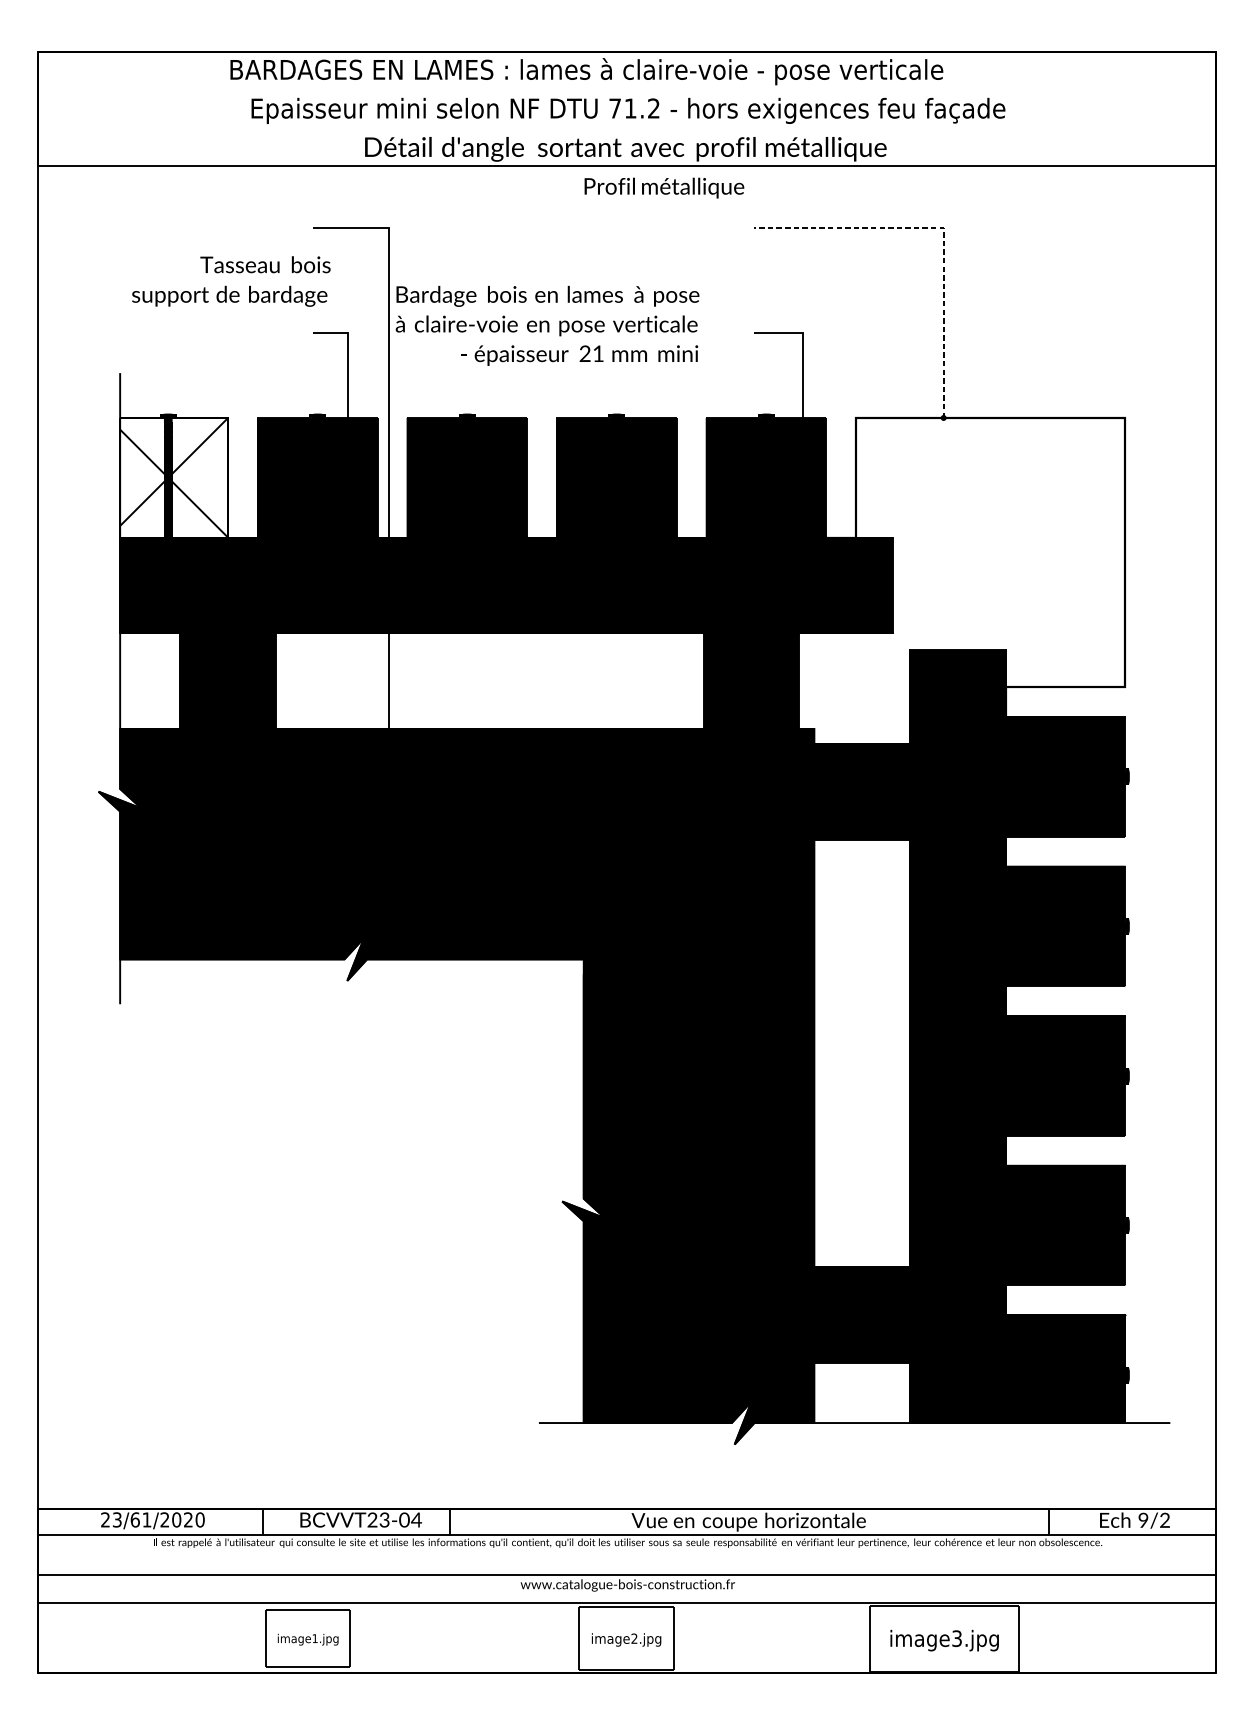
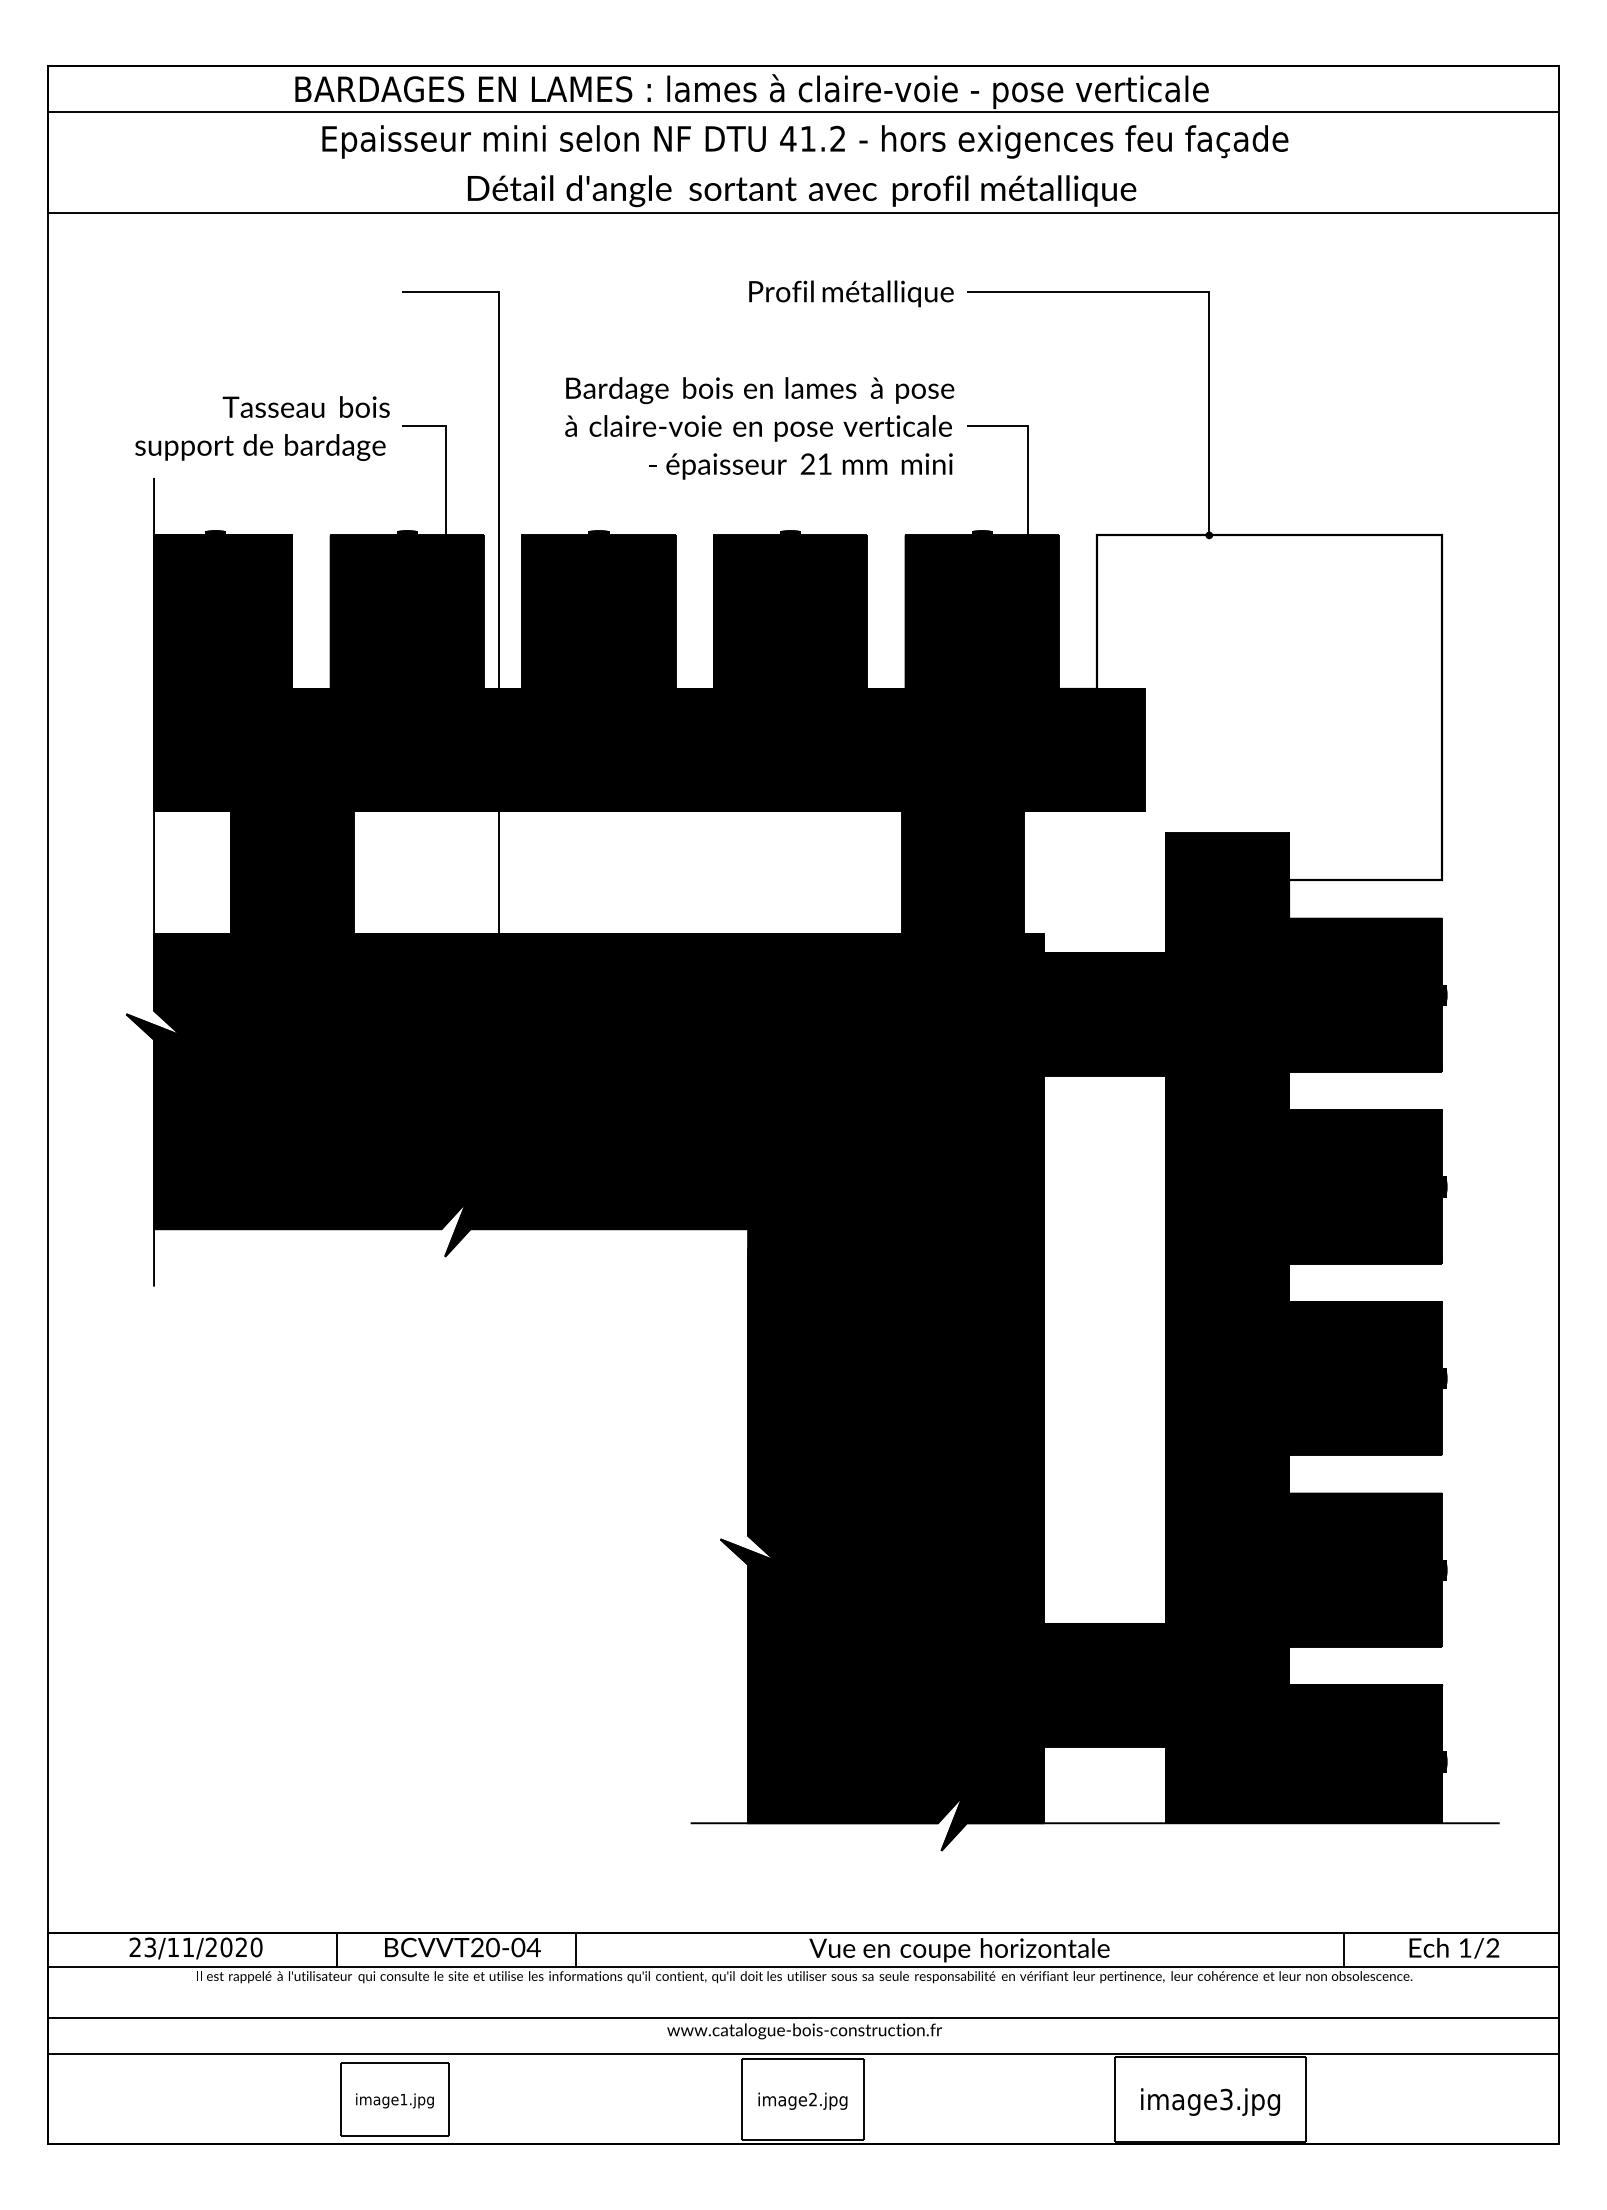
line: (627, 87) -> (803, 112), added
text: (615, 108) -> (788, 138), 71.2 -> 41.2
text: (664, 187) -> (851, 293), moved
line: (943, 227) -> (1209, 291), dashed -> solid
text: (231, 281) -> (262, 428), moved
text: (547, 325) -> (759, 428), moved
fill: (174, 477) -> (223, 611), added
text: (135, 1519) -> (173, 1947), 23/61/2020 -> 23/11/2020
text: (384, 1519) -> (492, 1947), \c16711848;BCVVT23-04 -> \c16711848;BCVVT20-04
text: (1143, 1519) -> (1465, 1947), 9/2 -> 1/2

